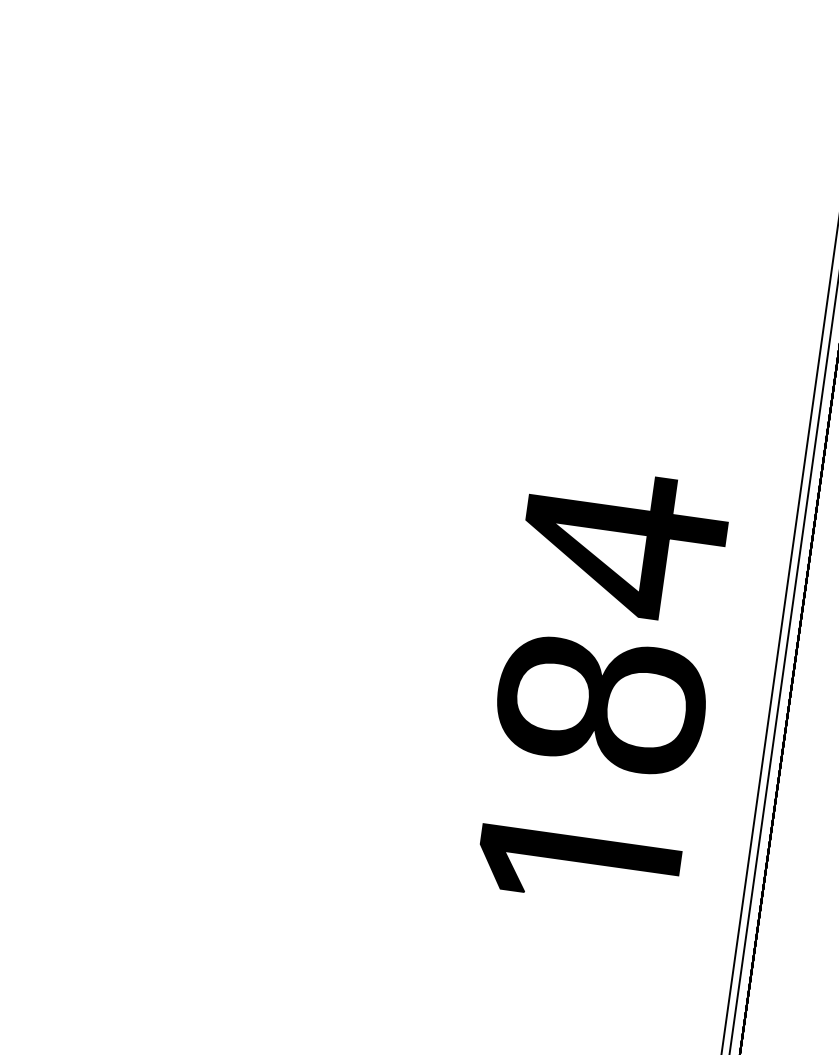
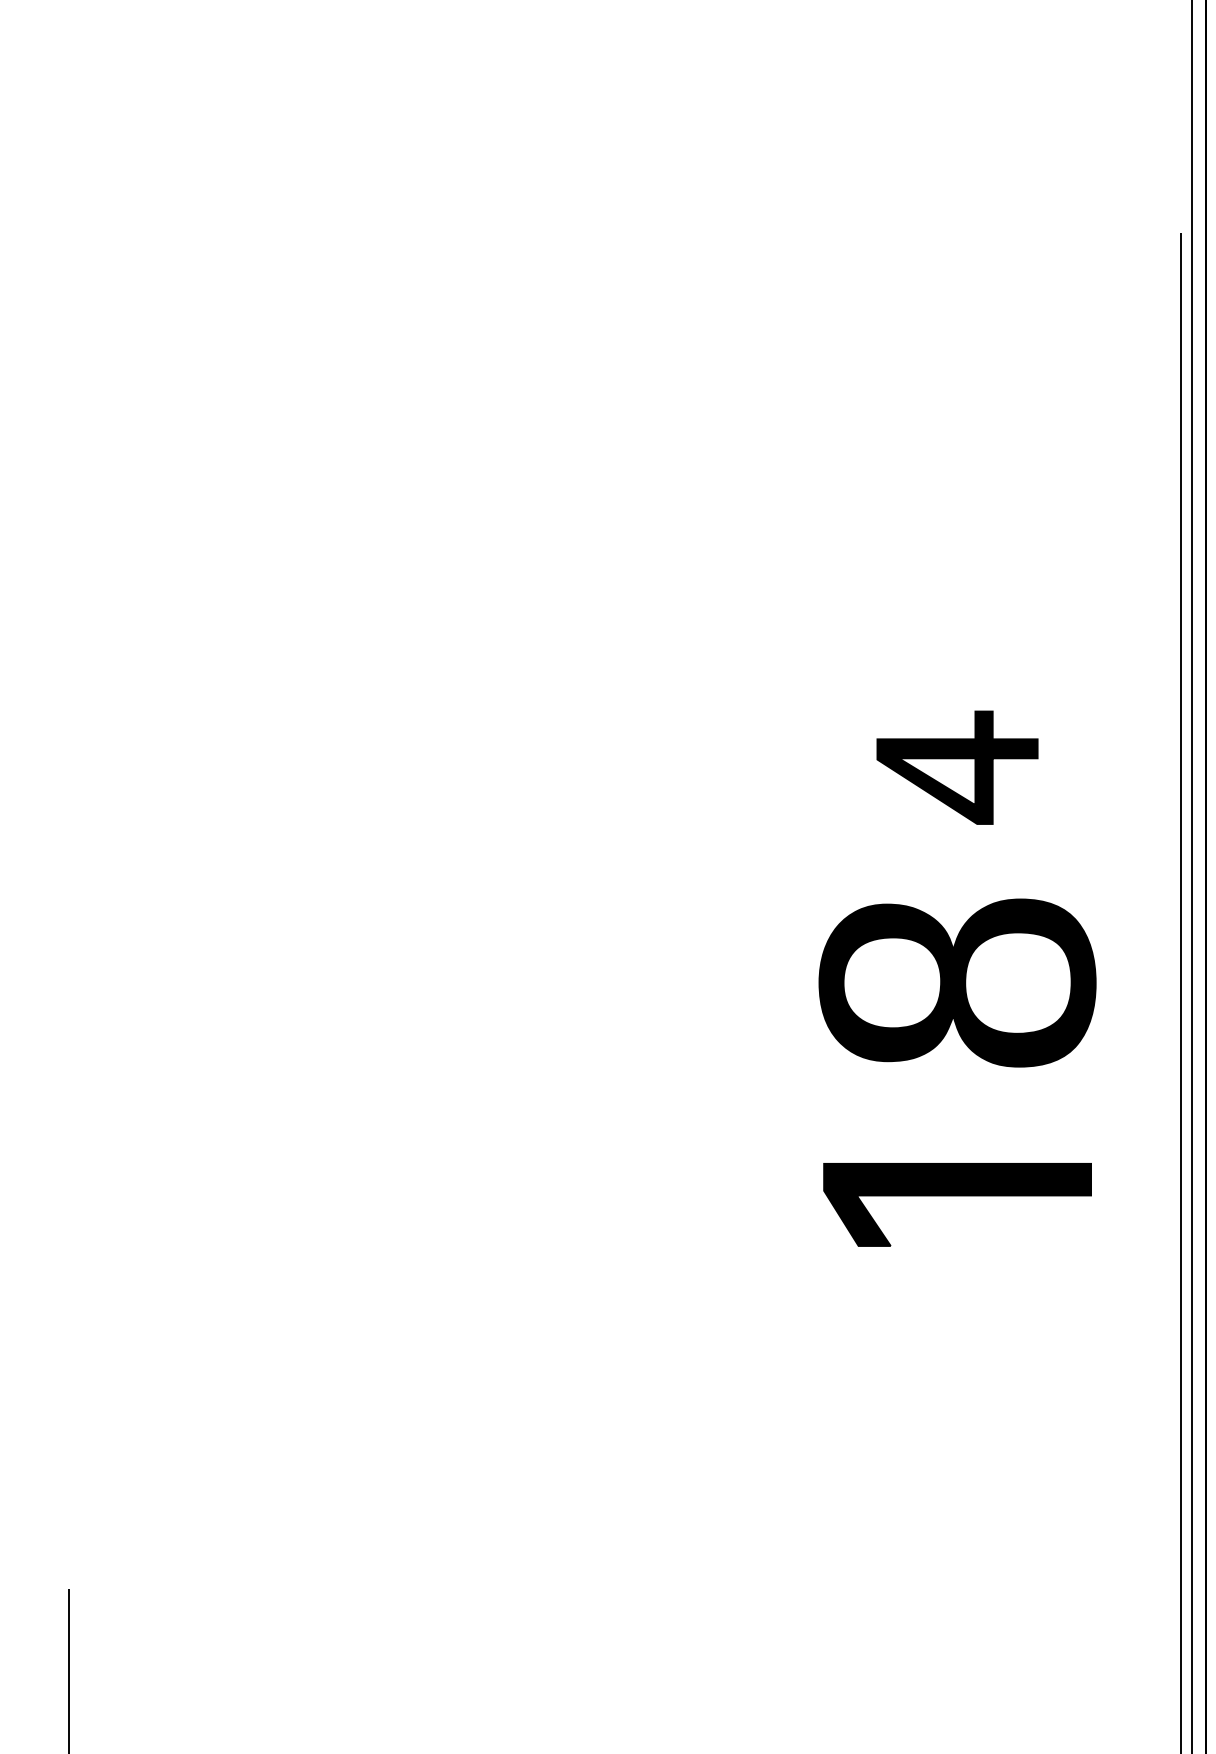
part: (623, 543) -> (957, 767), size x0.6

